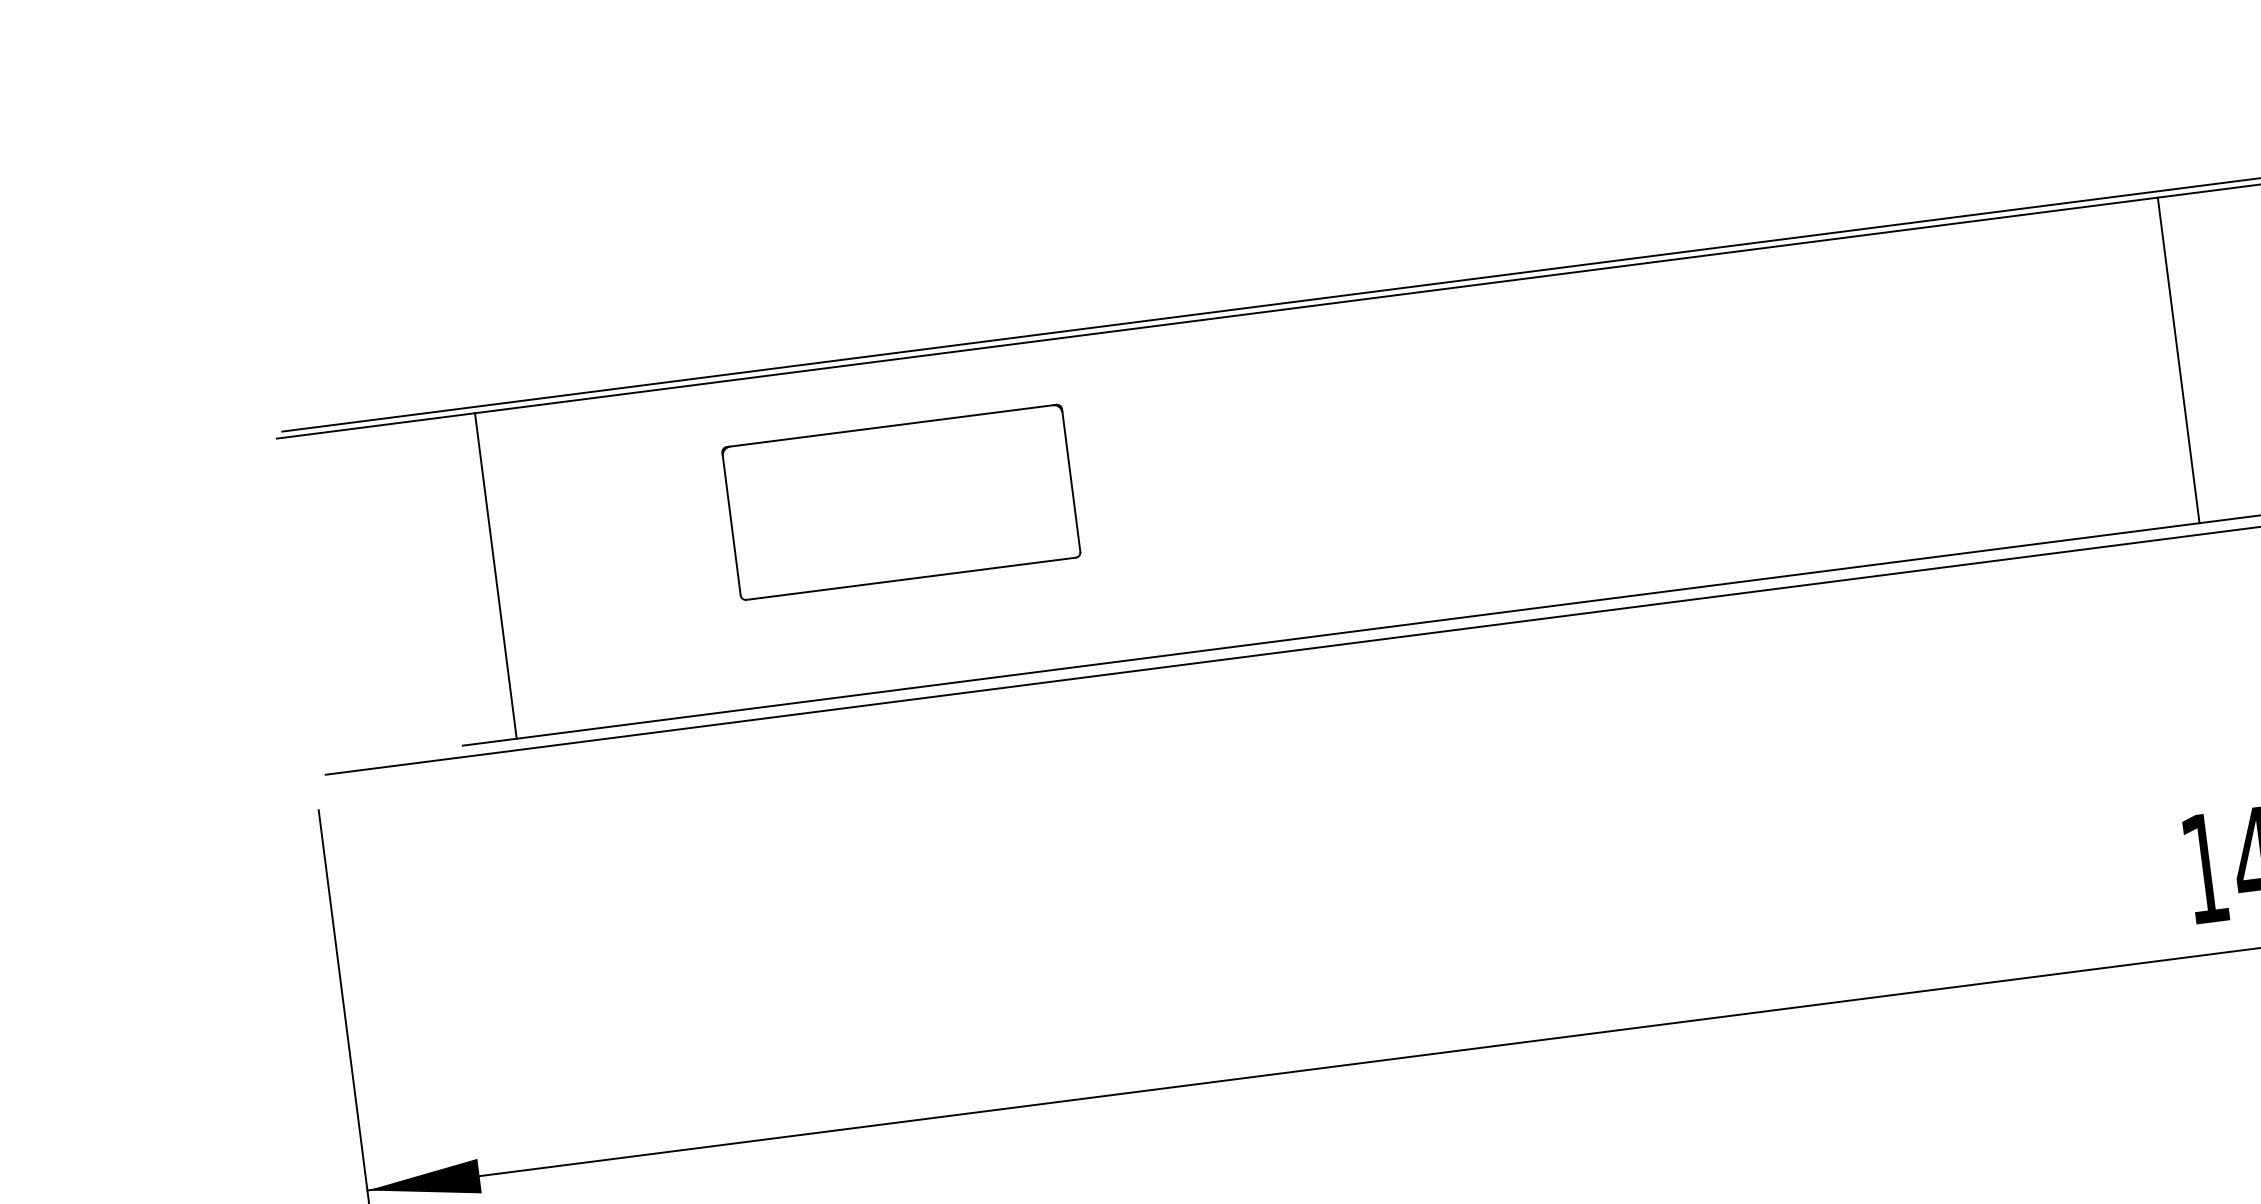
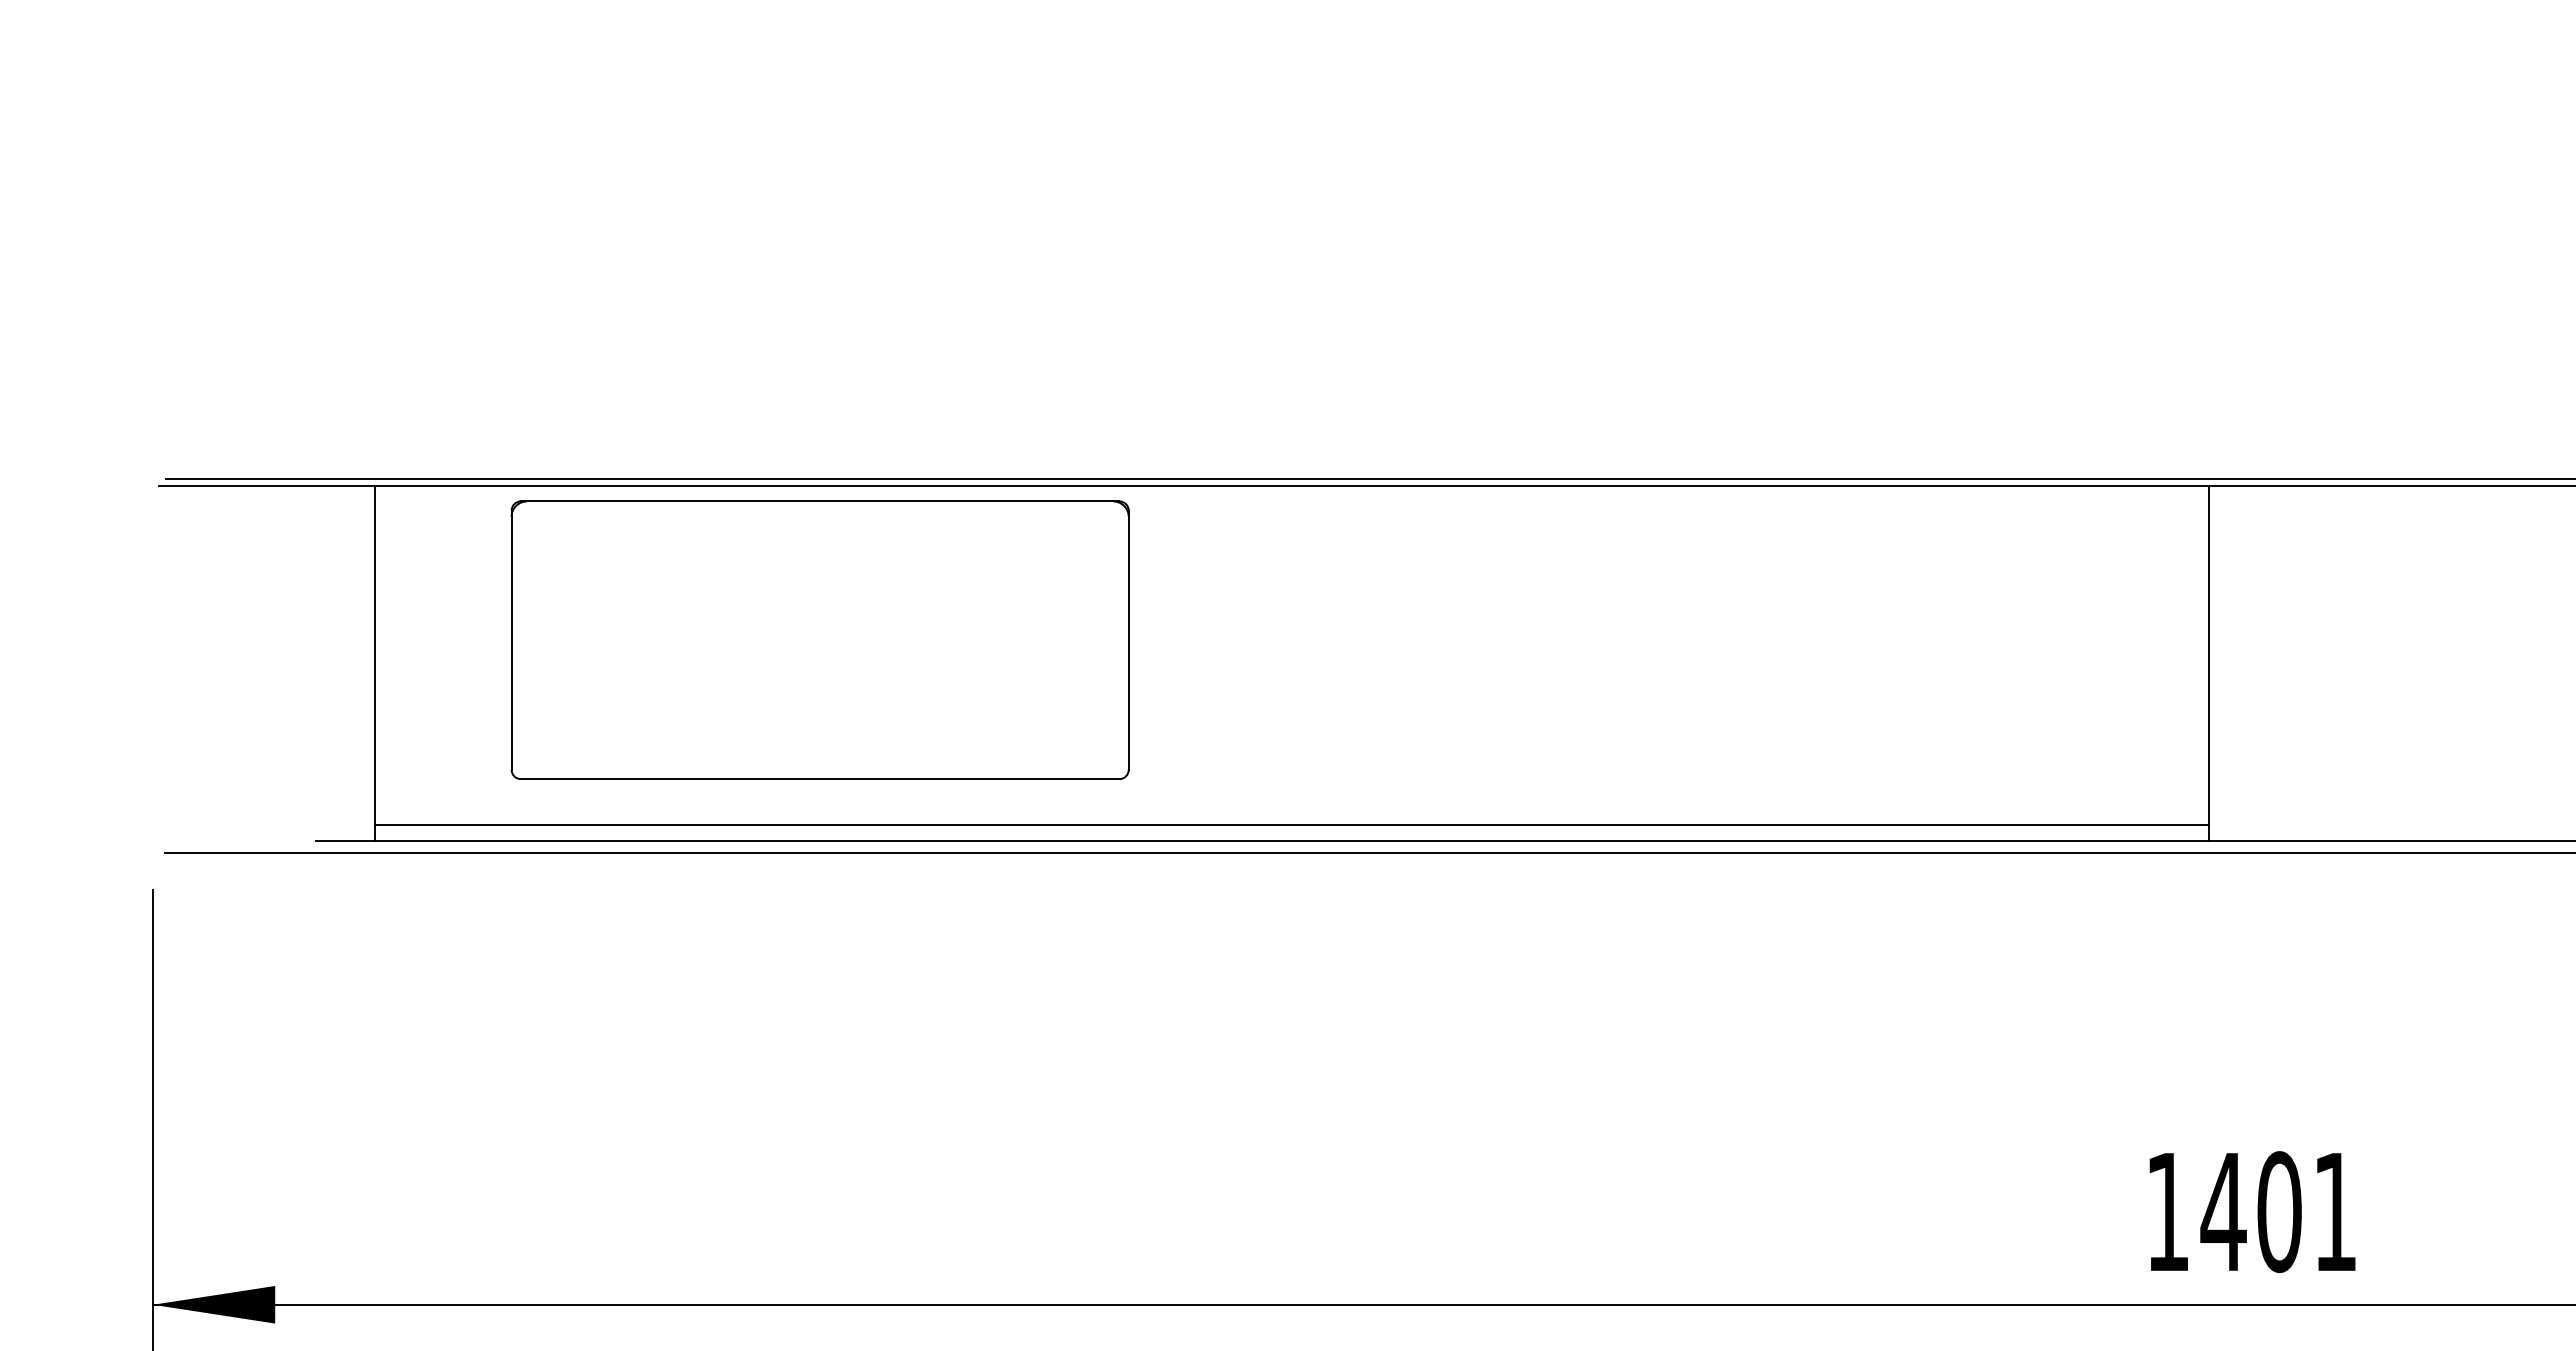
part: (900, 501) -> (819, 639), size x1.67
line: (1356, 616) -> (1292, 825), added

